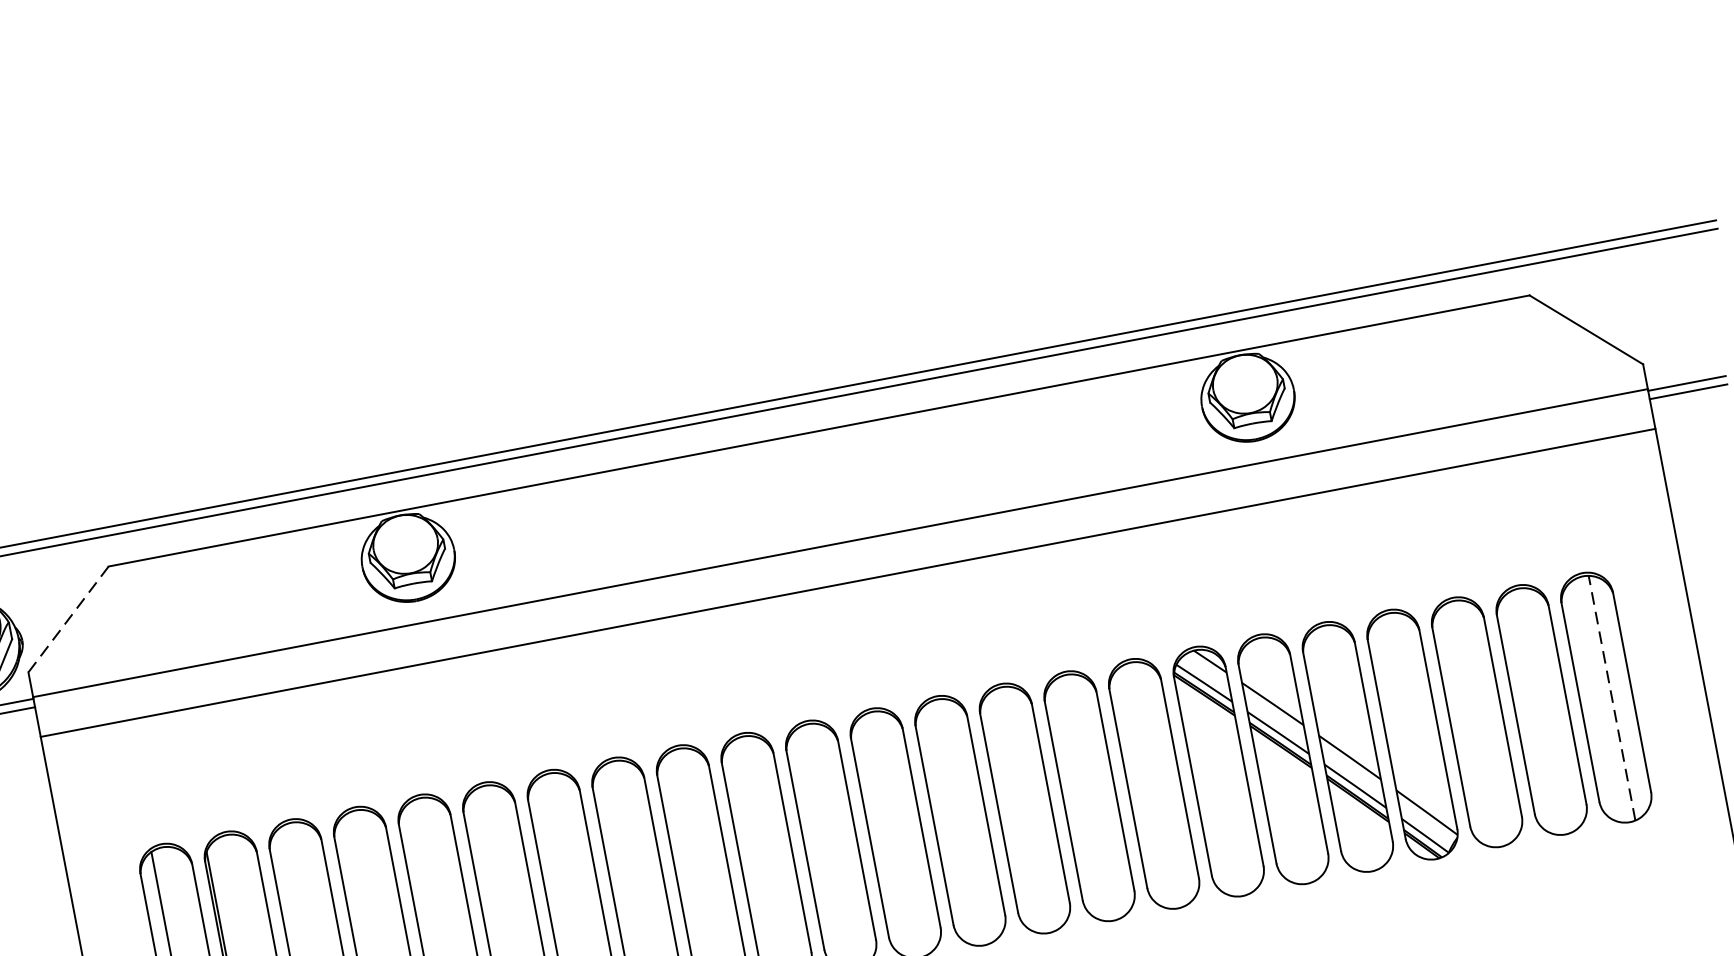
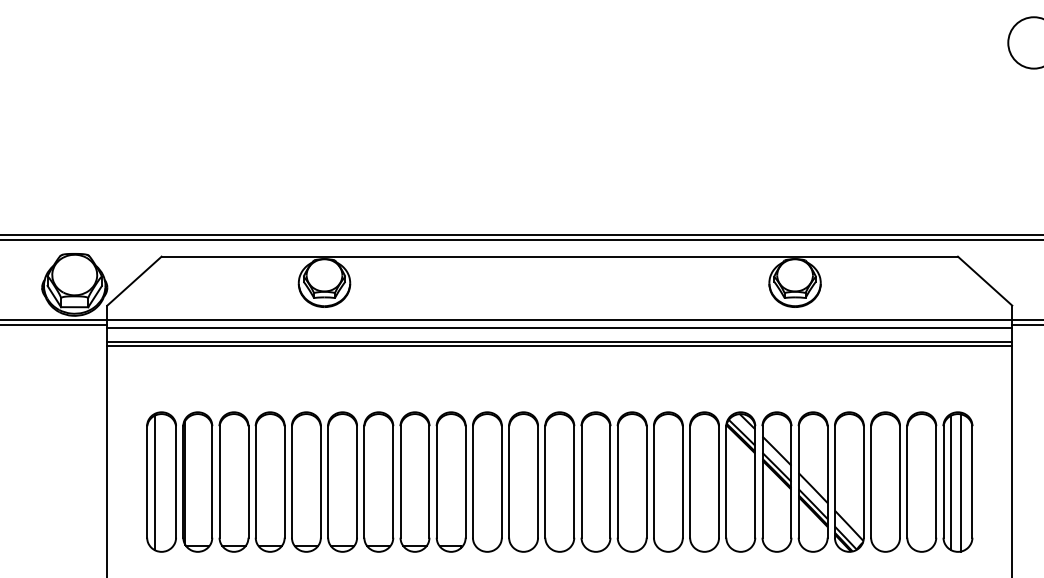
line: (842, 557) -> (559, 327), added
line: (848, 589) -> (559, 345), added
line: (68, 620) -> (134, 281), dashed -> solid
line: (1612, 697) -> (961, 482), dashed -> solid
line: (1593, 700) -> (950, 482), added

